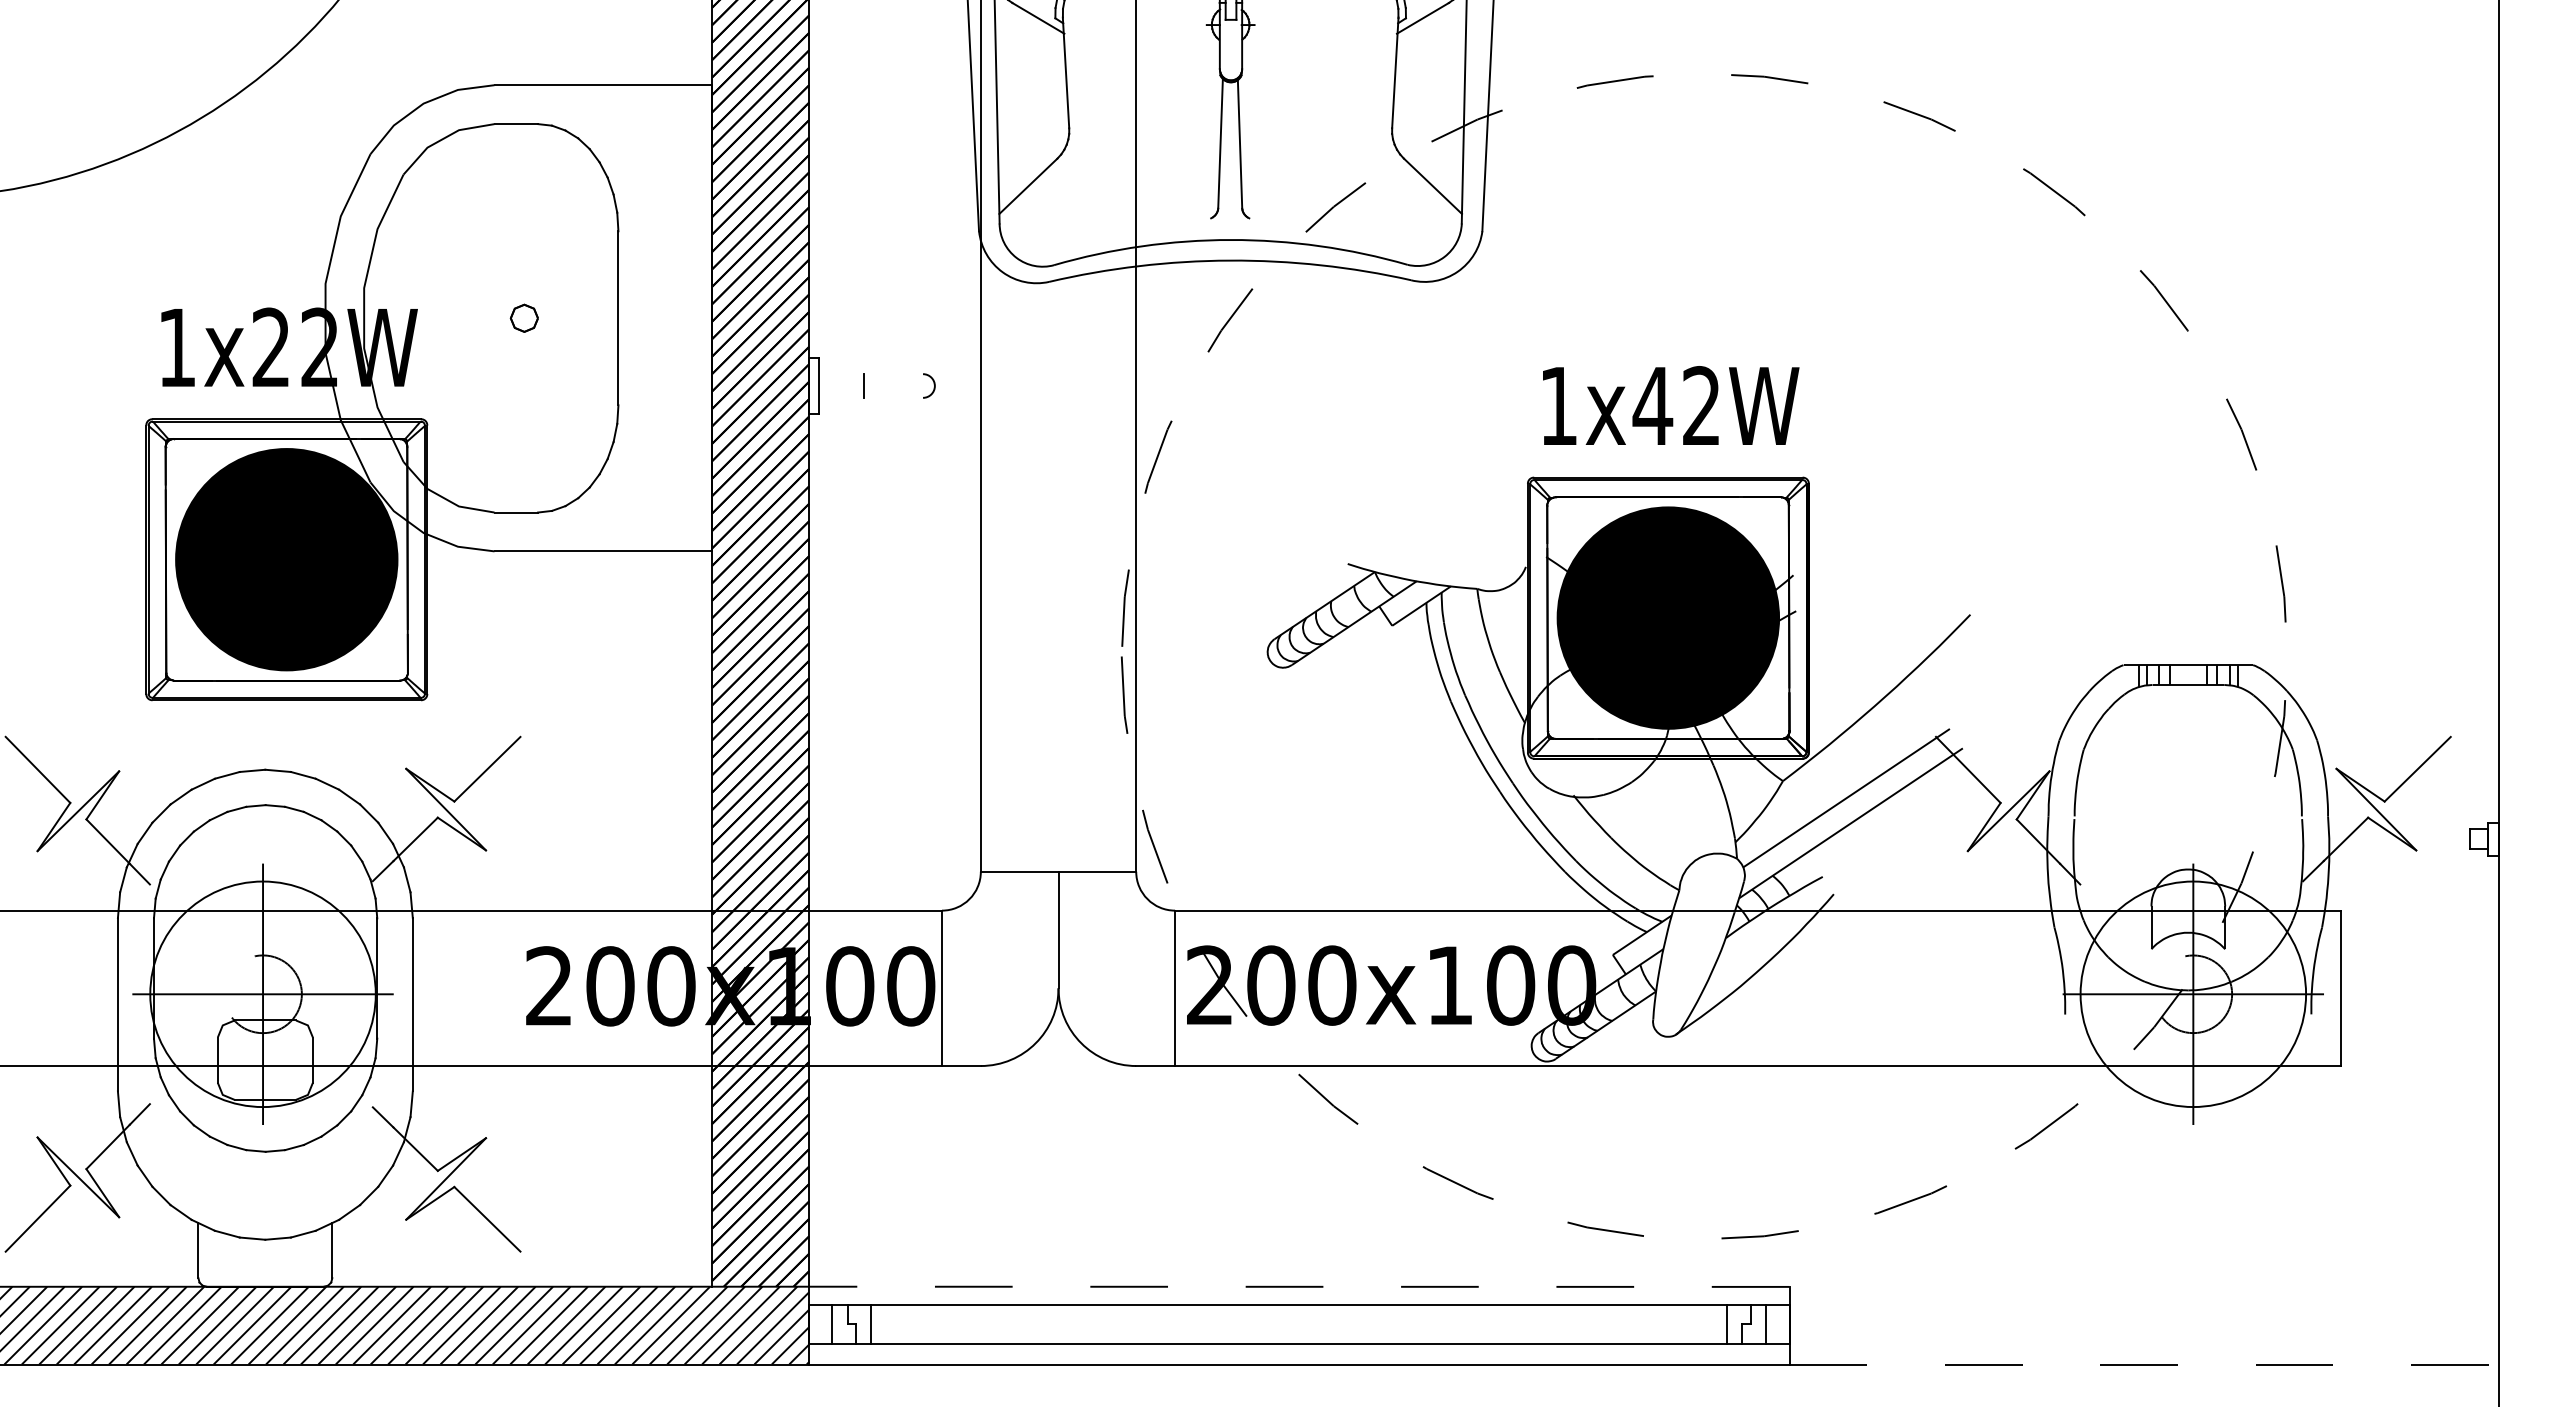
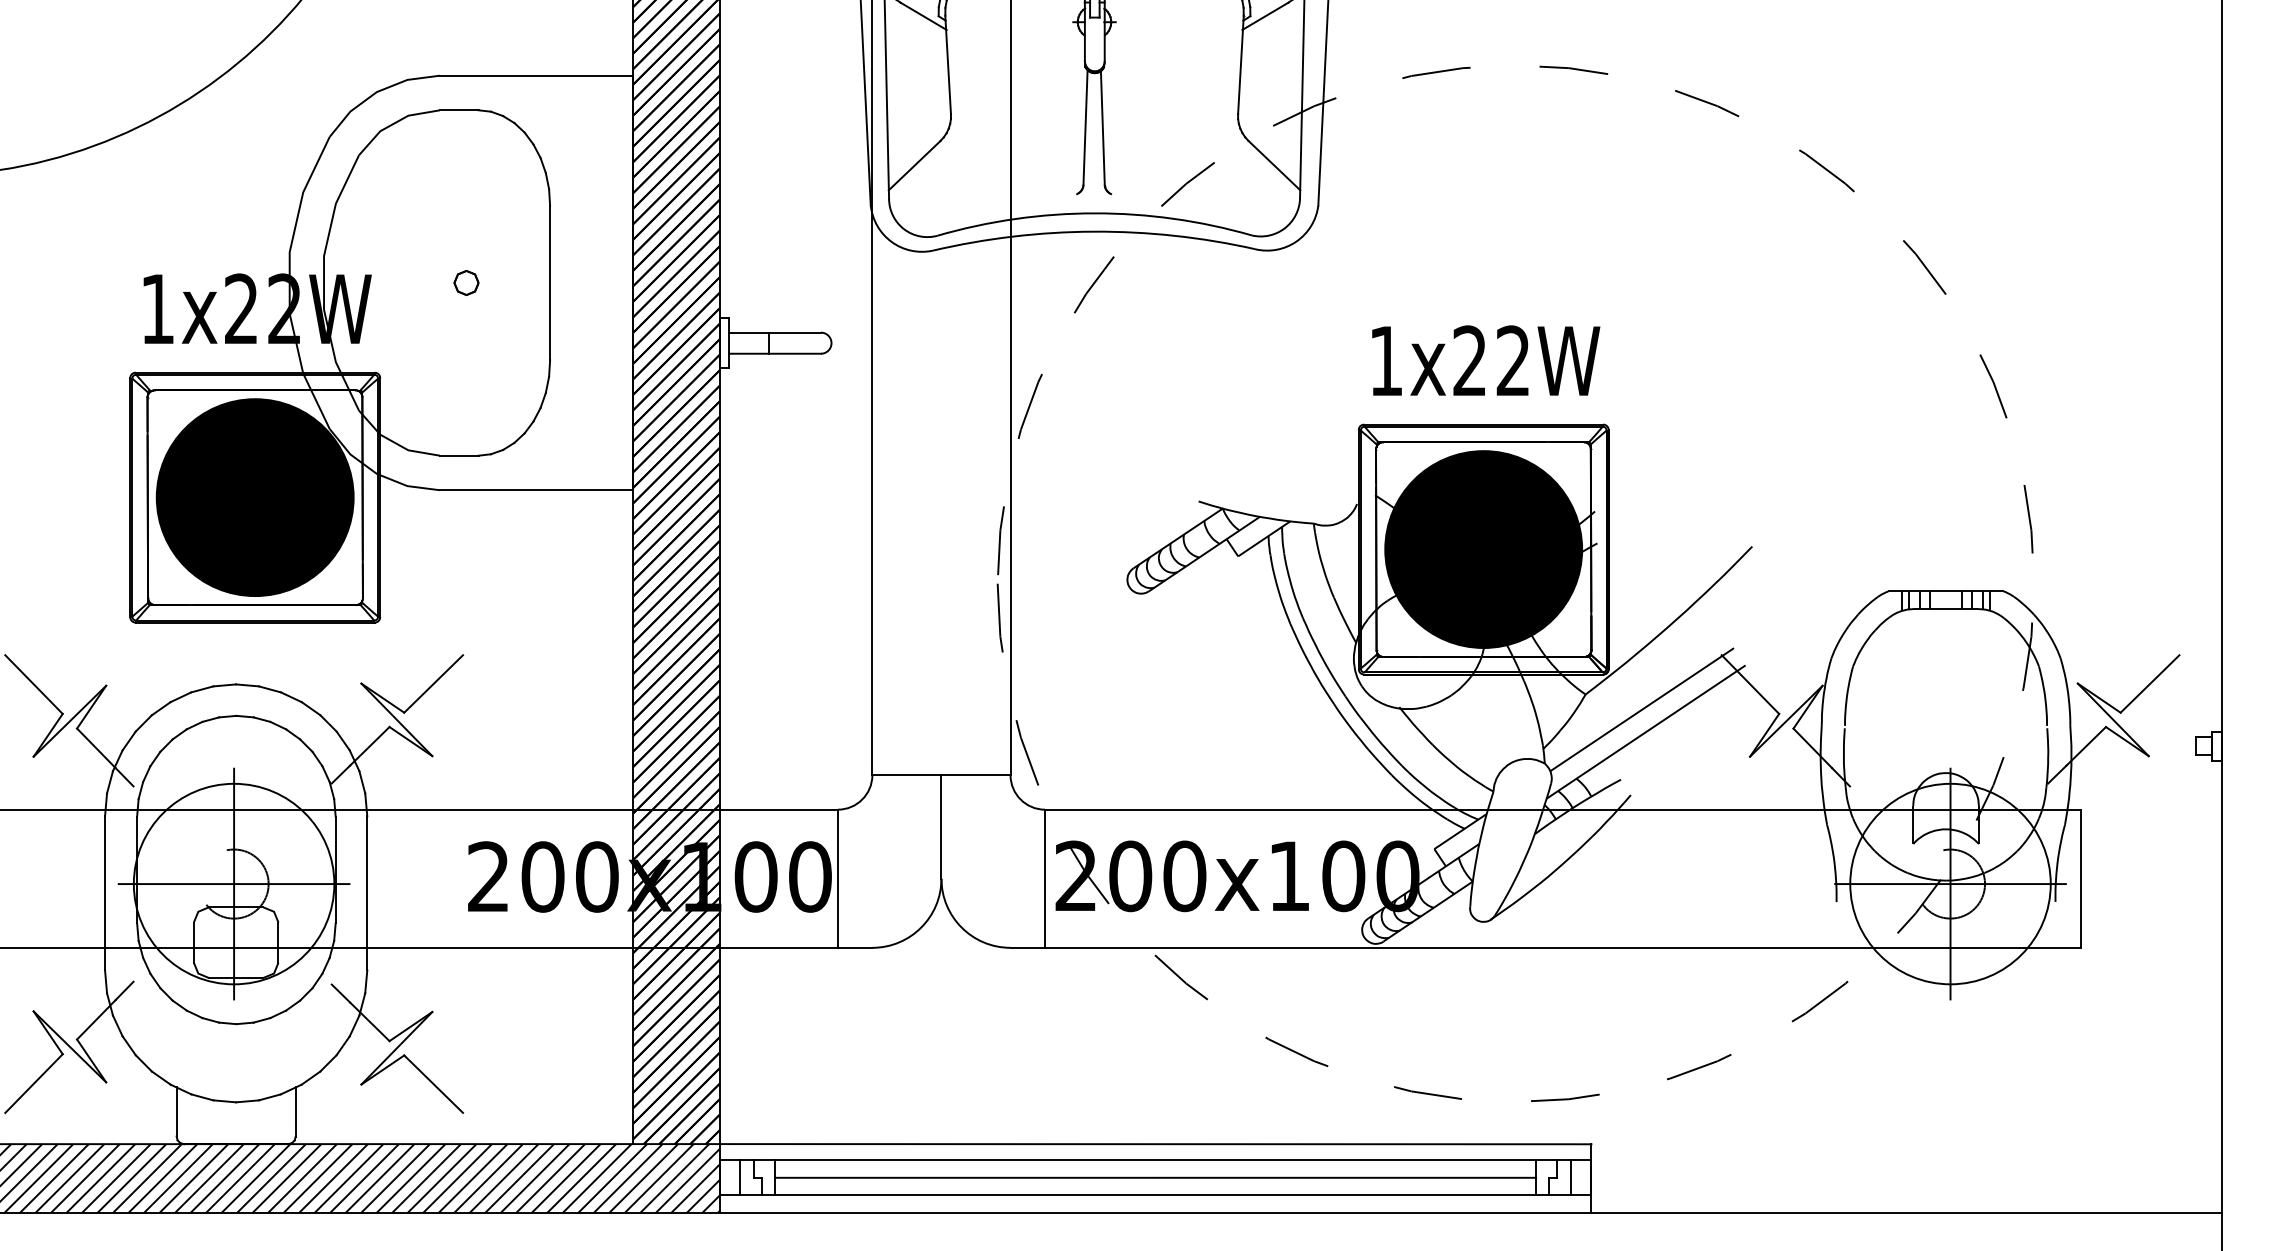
line: (871, 374) -> (775, 332), added
line: (871, 397) -> (775, 353), added
text: (1652, 405) -> (1469, 360), 1x42W -> 1x22W
line: (1298, 1286) -> (1154, 1143), dashed -> solid
line: (1299, 1324) -> (1155, 1177), added
line: (2144, 1364) -> (1907, 1213), dashed -> solid

